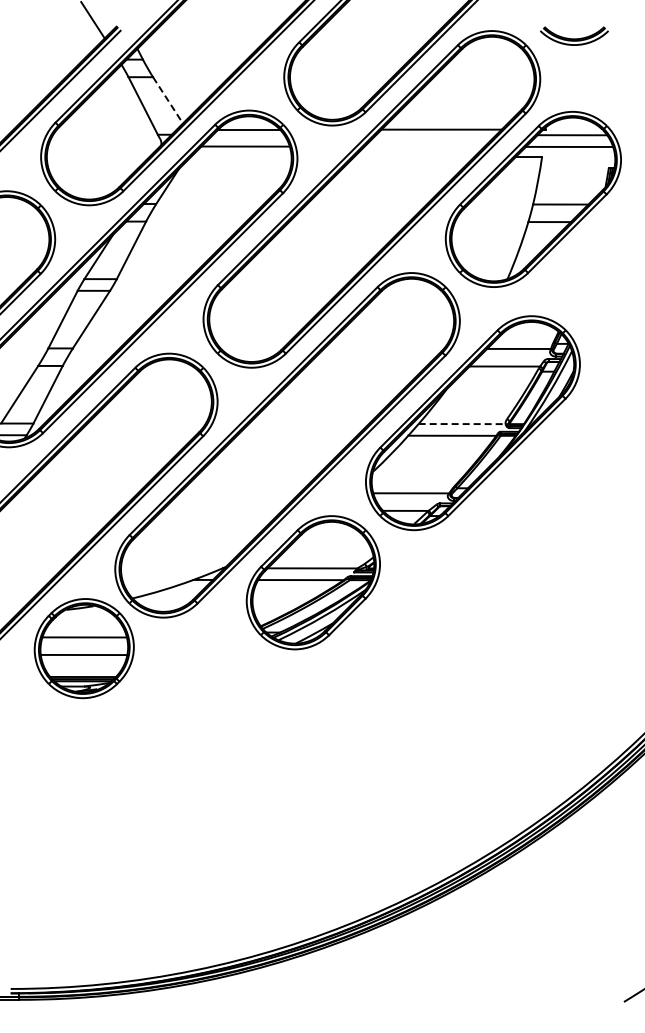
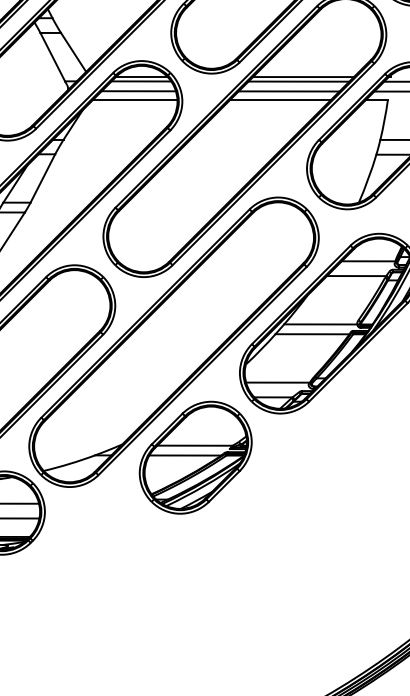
line: (168, 100) -> (74, 52), dashed -> solid
line: (248, 134) -> (141, 81), added
line: (436, 135) -> (299, 81), added
line: (424, 146) -> (289, 91), added
line: (241, 156) -> (135, 99), added
line: (414, 156) -> (280, 99), added
line: (462, 424) -> (321, 324), dashed -> solid

